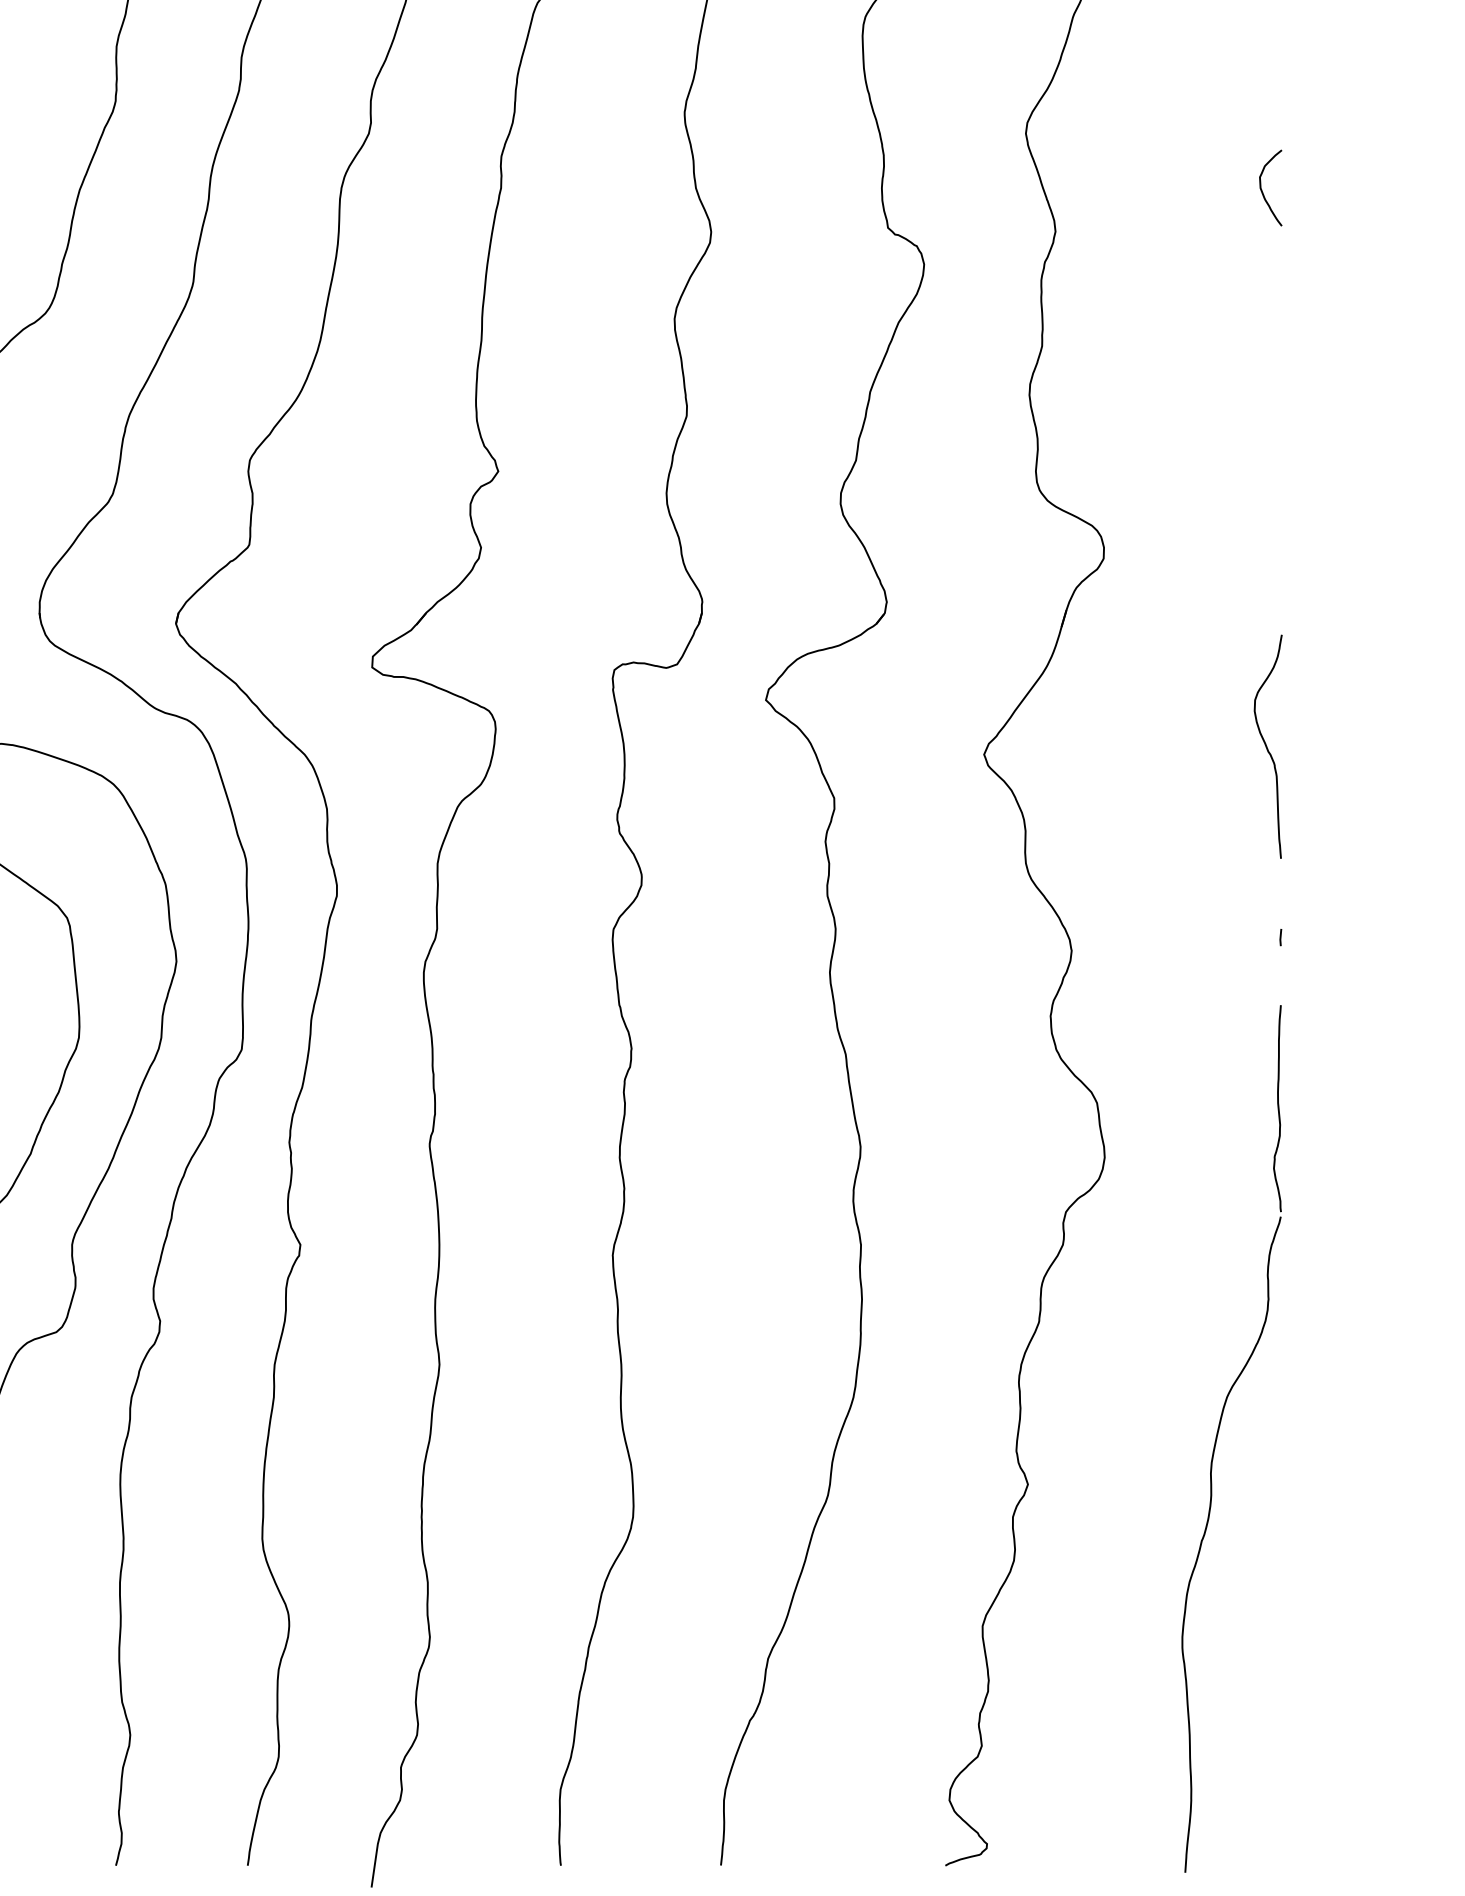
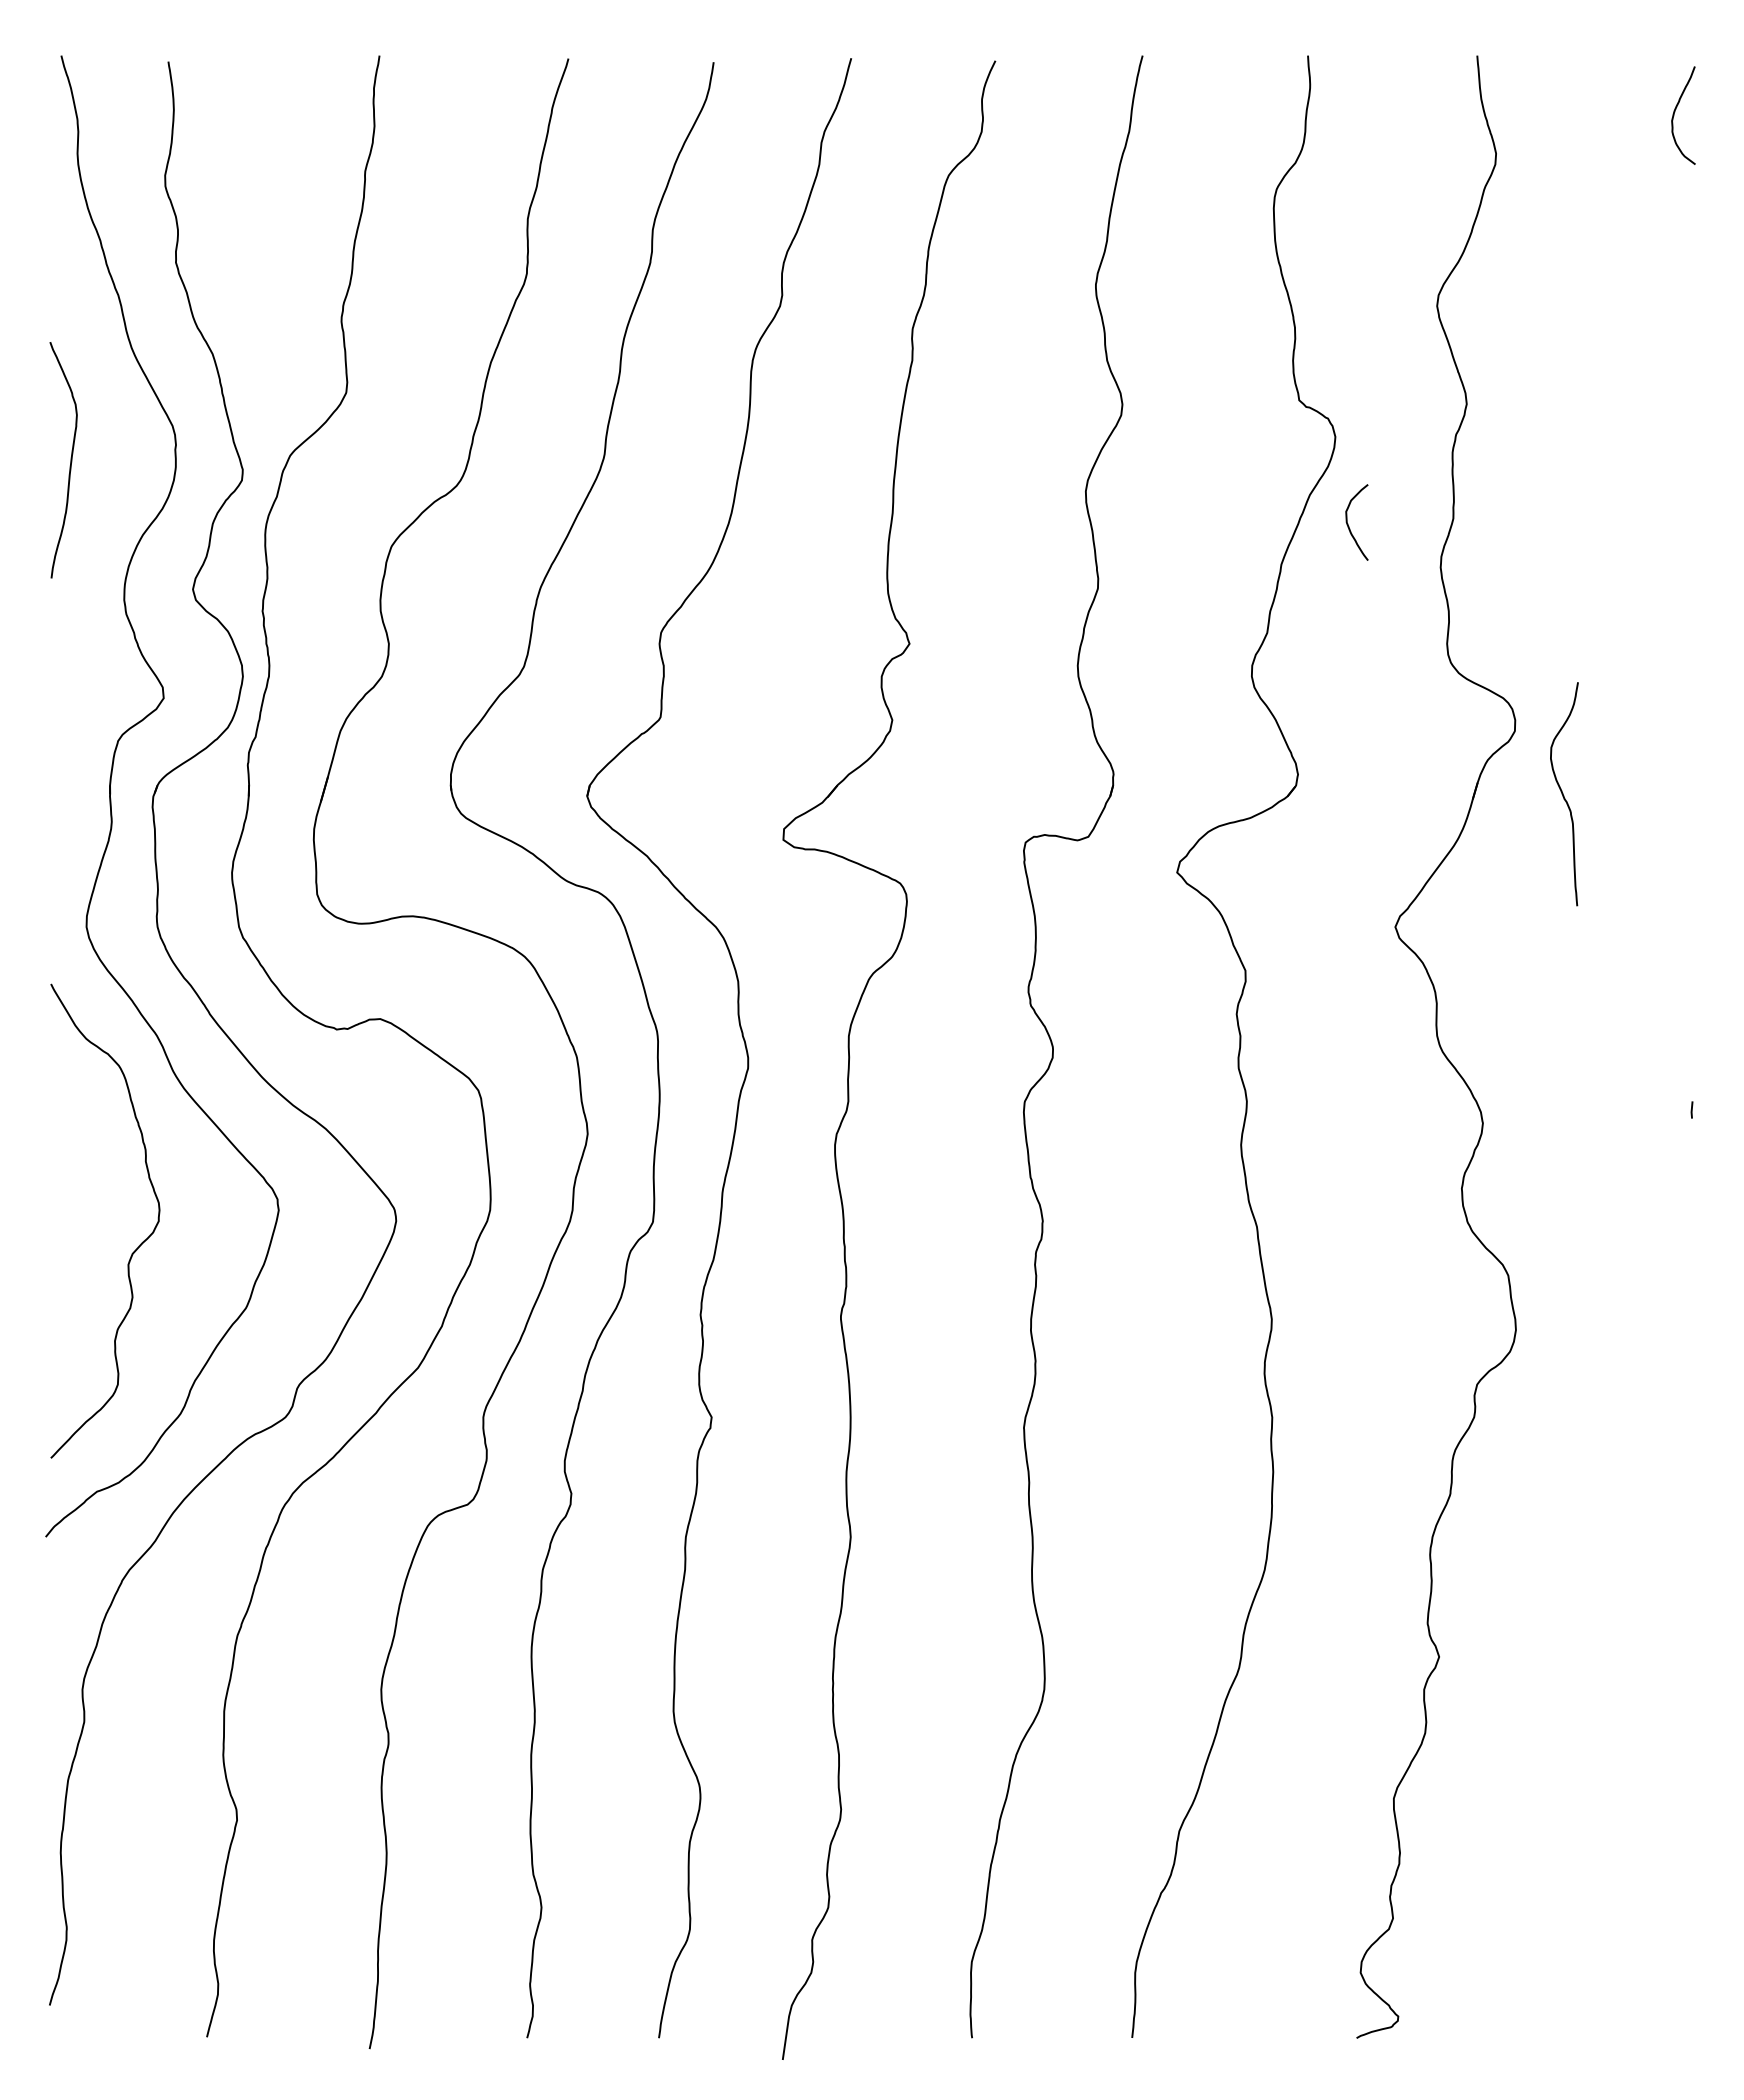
curve: (1262, 189) -> (1348, 523), moved
curve: (1267, 747) -> (1563, 794), moved
part: (1218, 1436) -> (1629, 1608), removed

